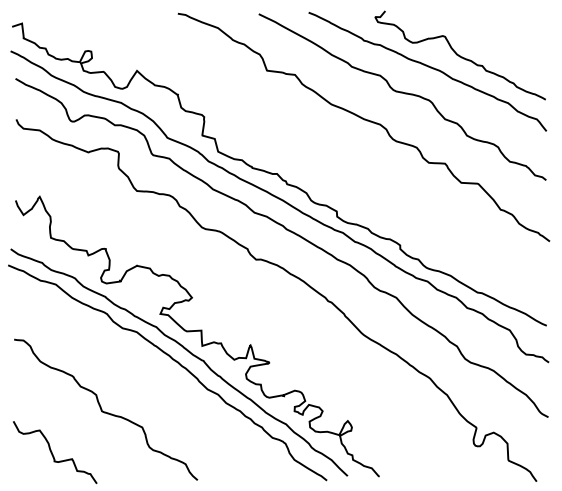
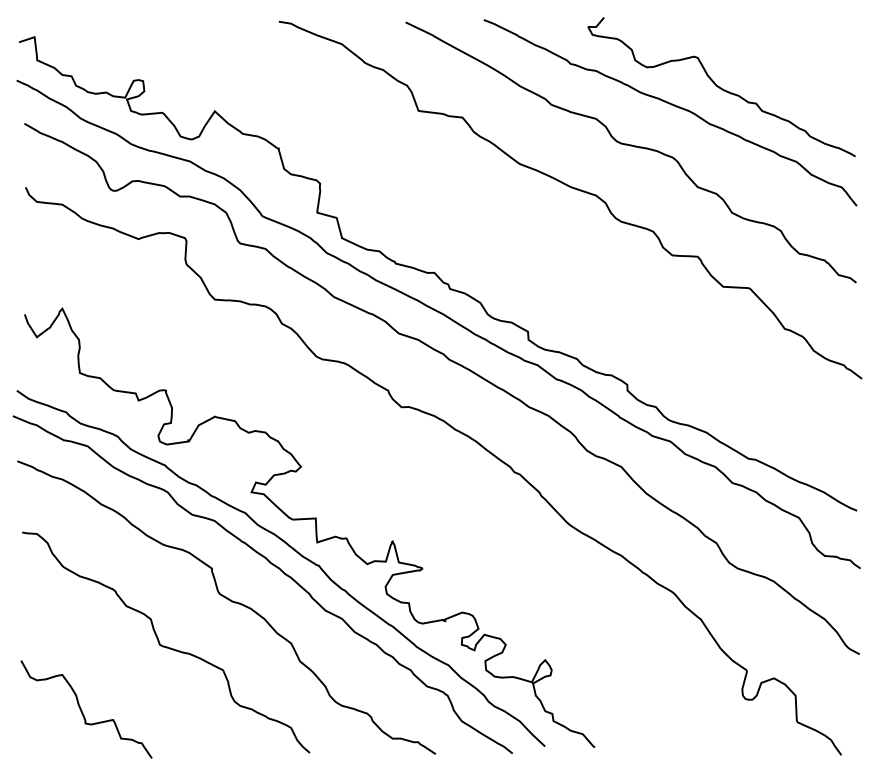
curve: (145, 383) -> (228, 601), added

